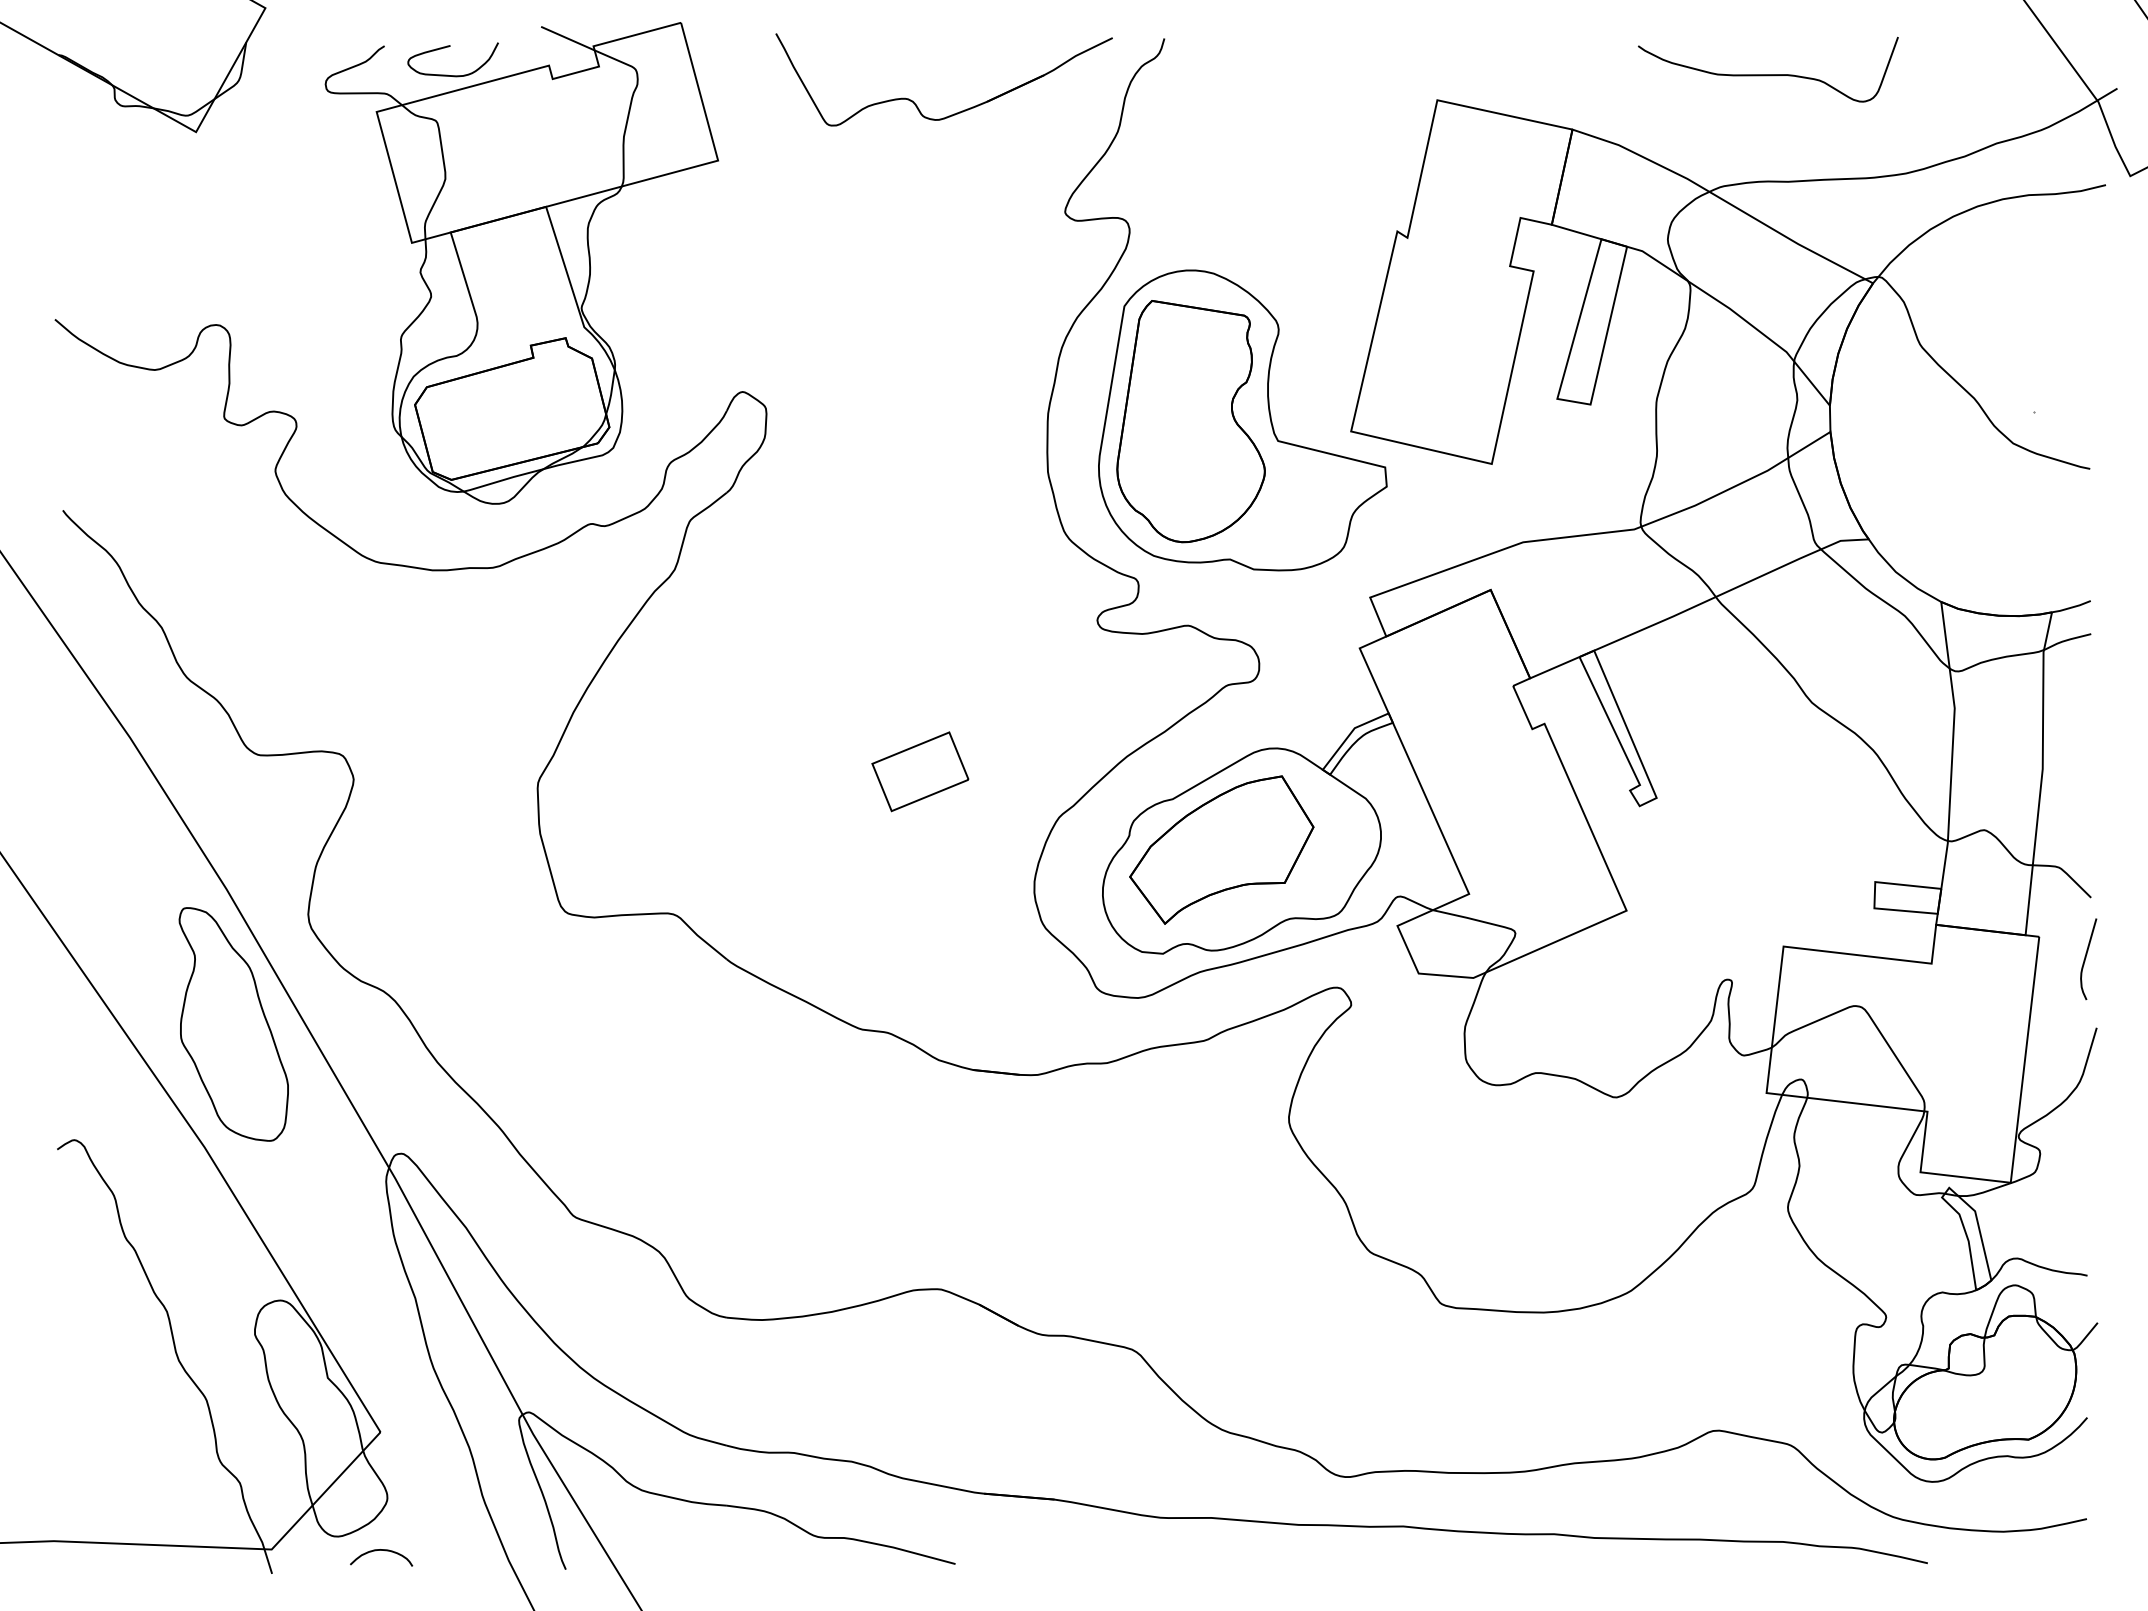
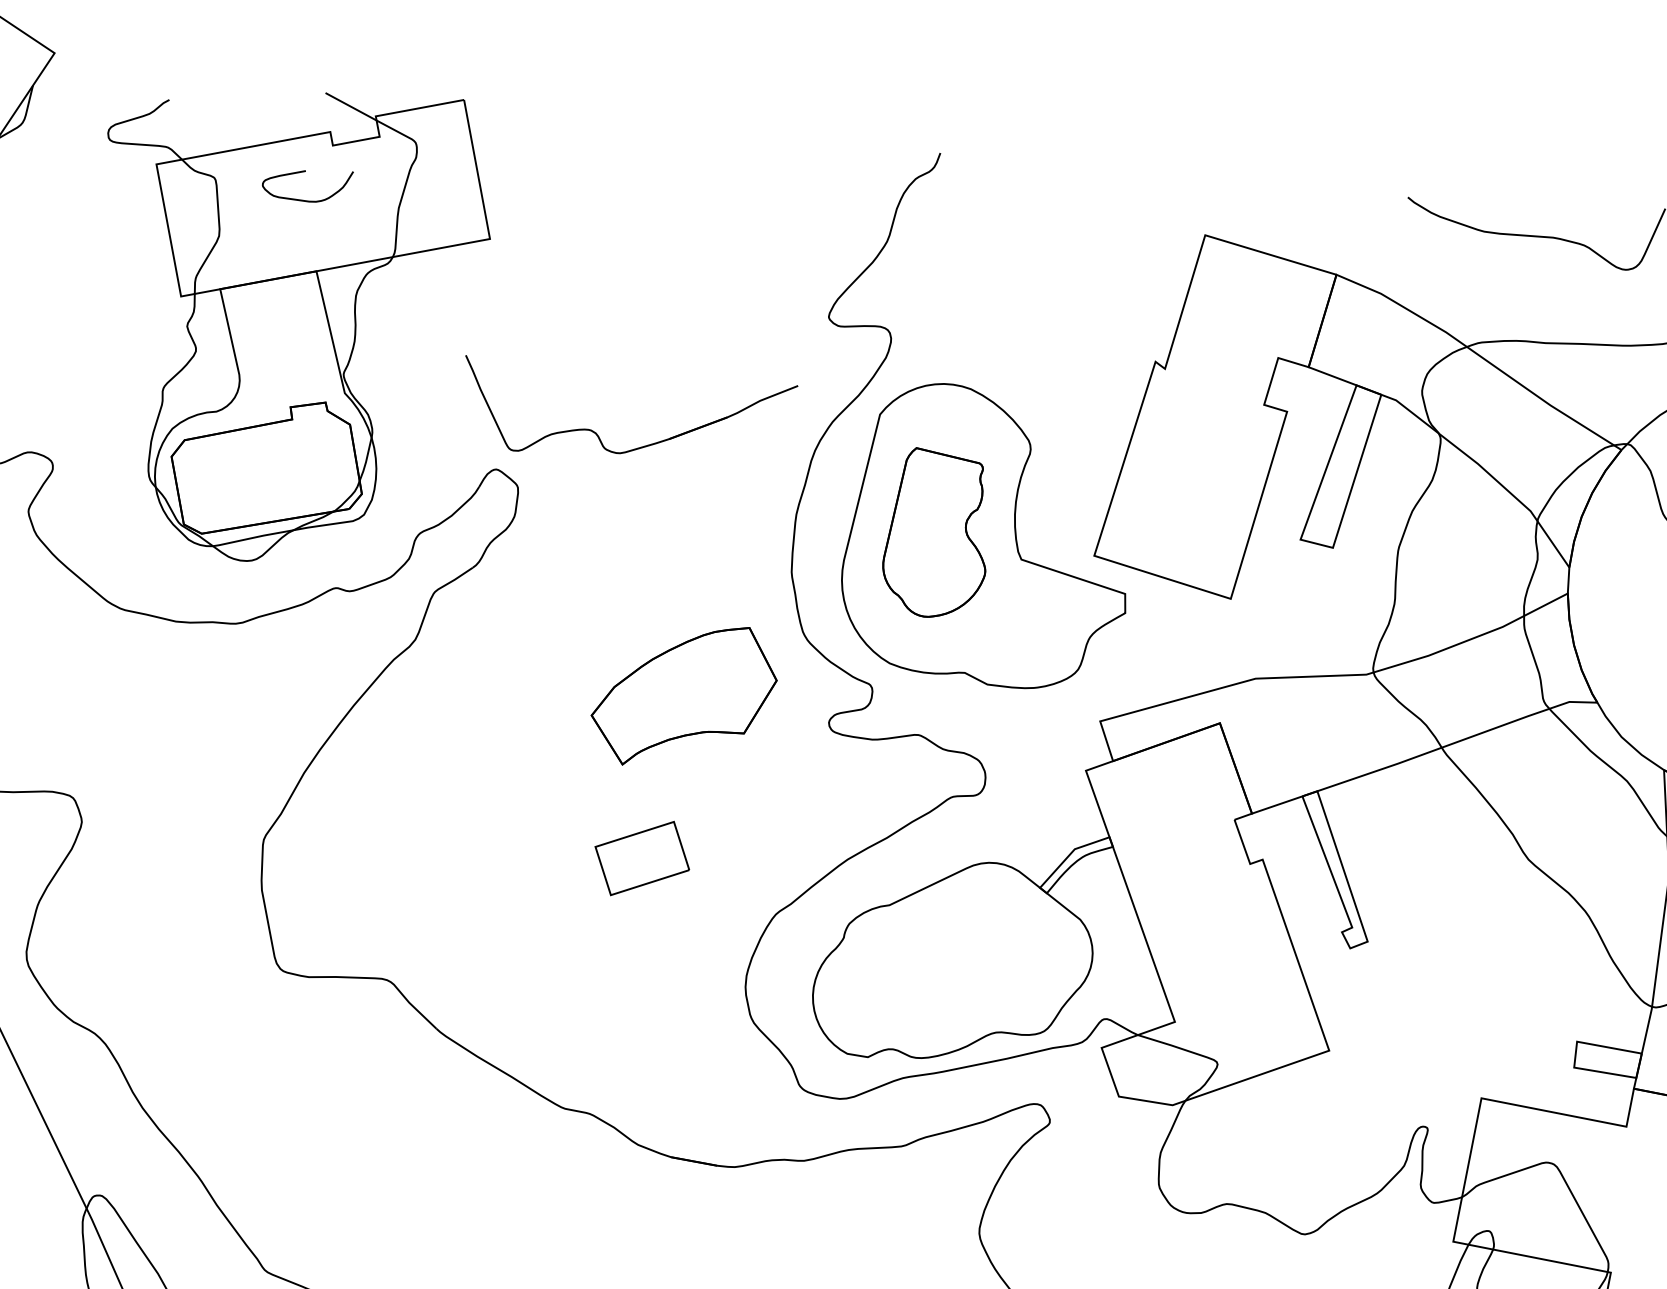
curve: (448, 47) -> (303, 172), moved
part: (956, 112) -> (638, 447), moved
part: (1190, 421) -> (936, 533), size x0.7
part: (1221, 849) -> (684, 695), moved

